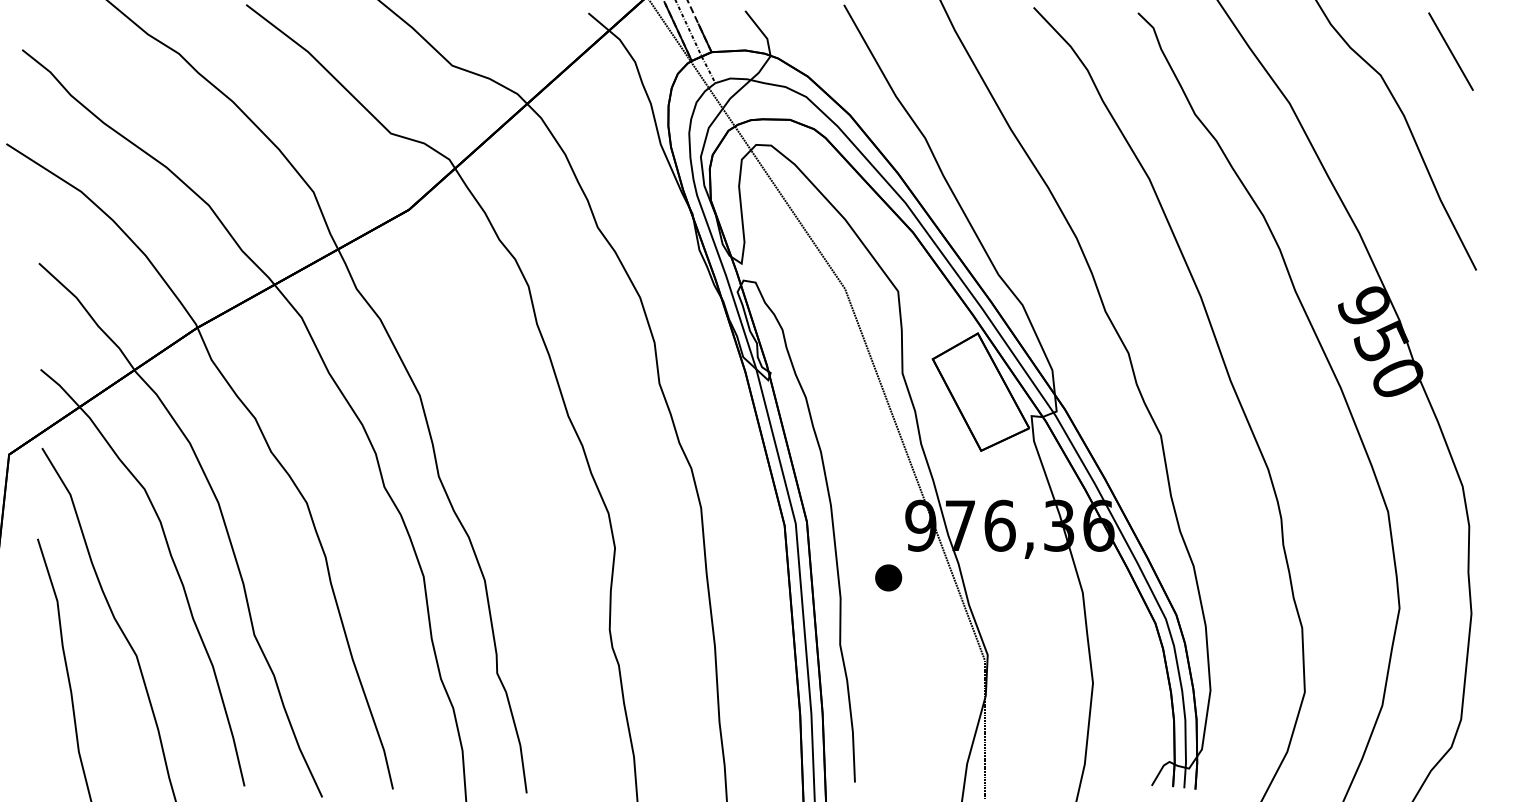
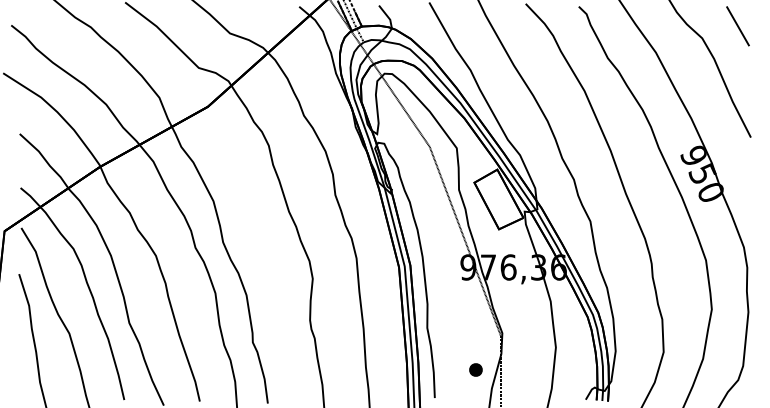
part: (887, 576) -> (475, 369), moved

